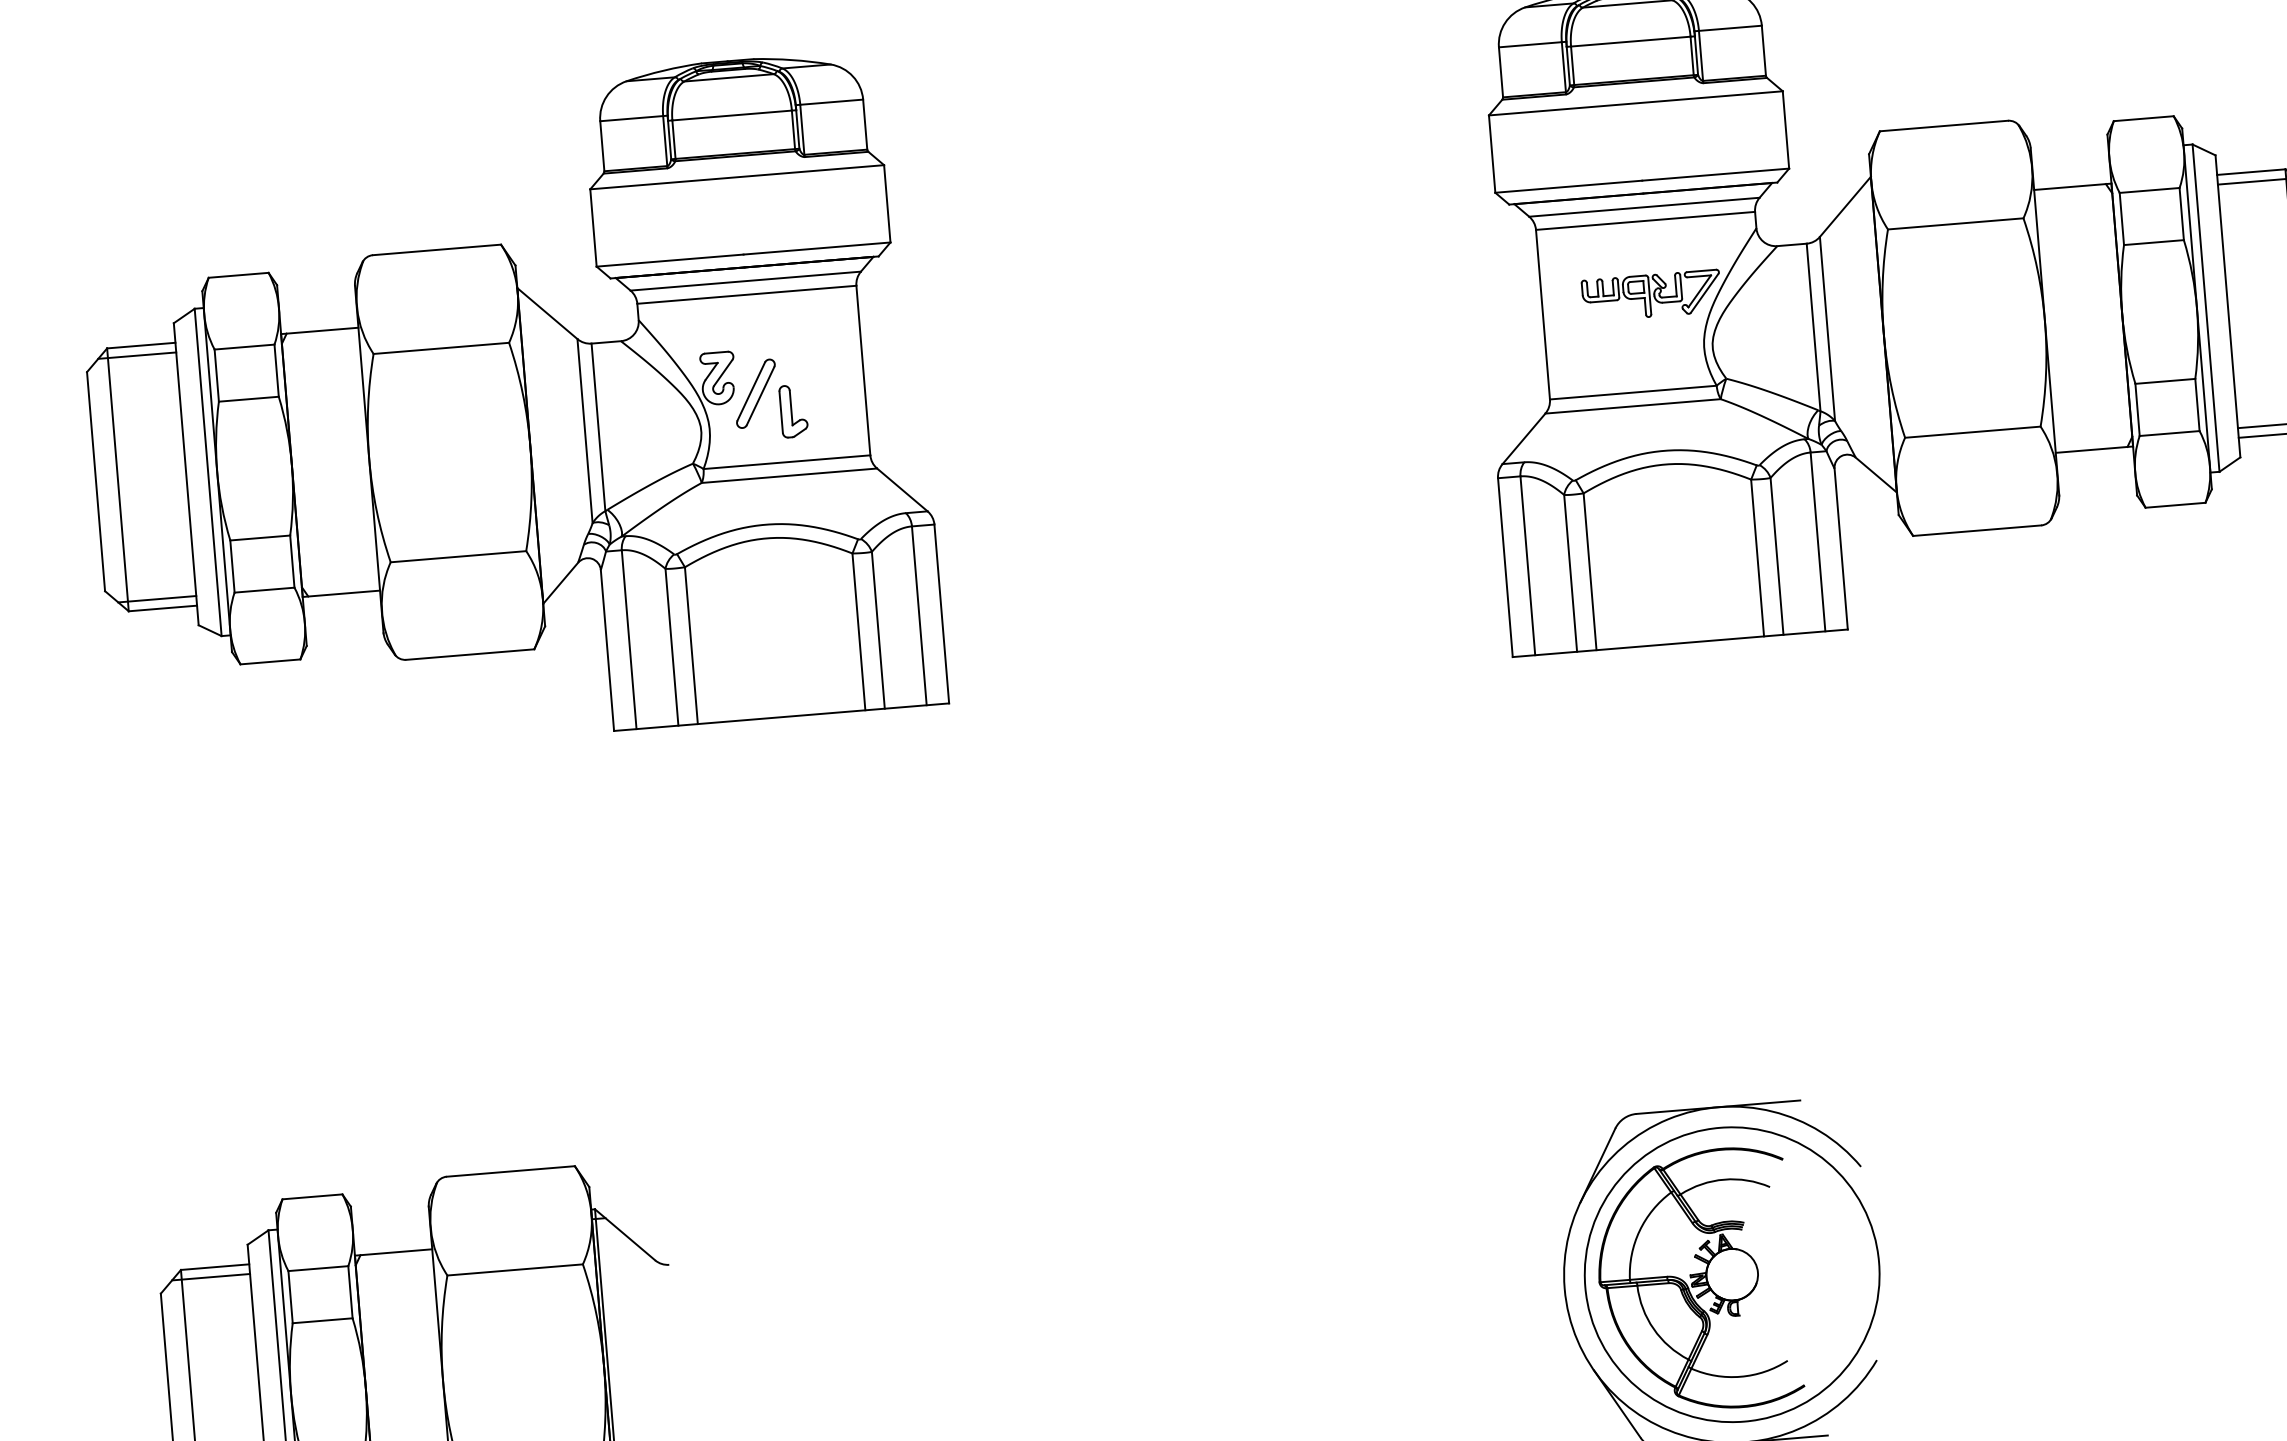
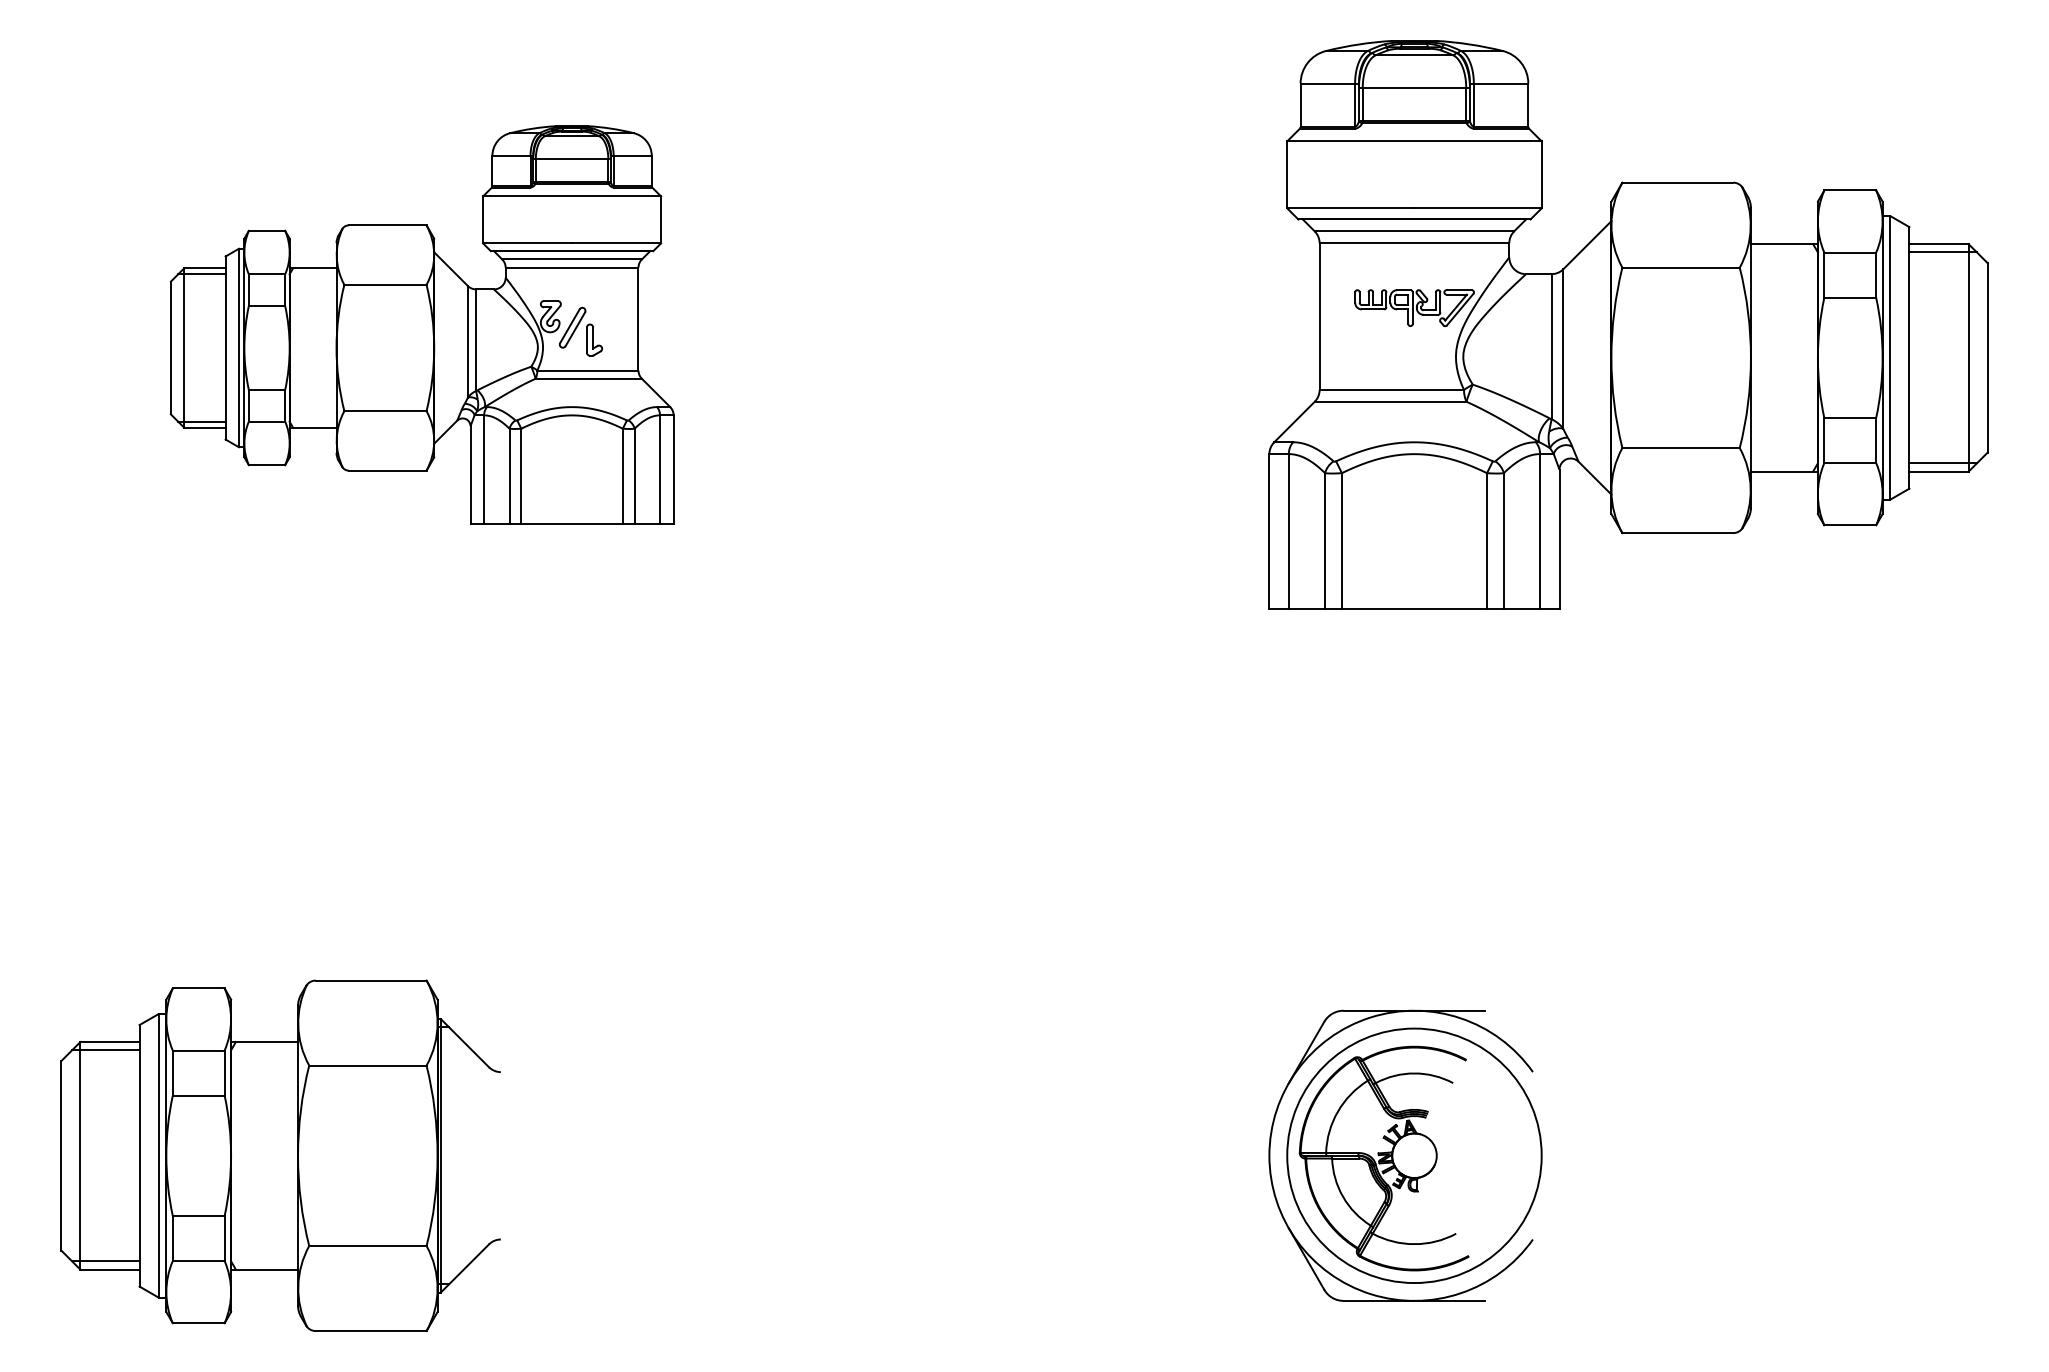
part: (507, 408) -> (422, 324), size x0.7

